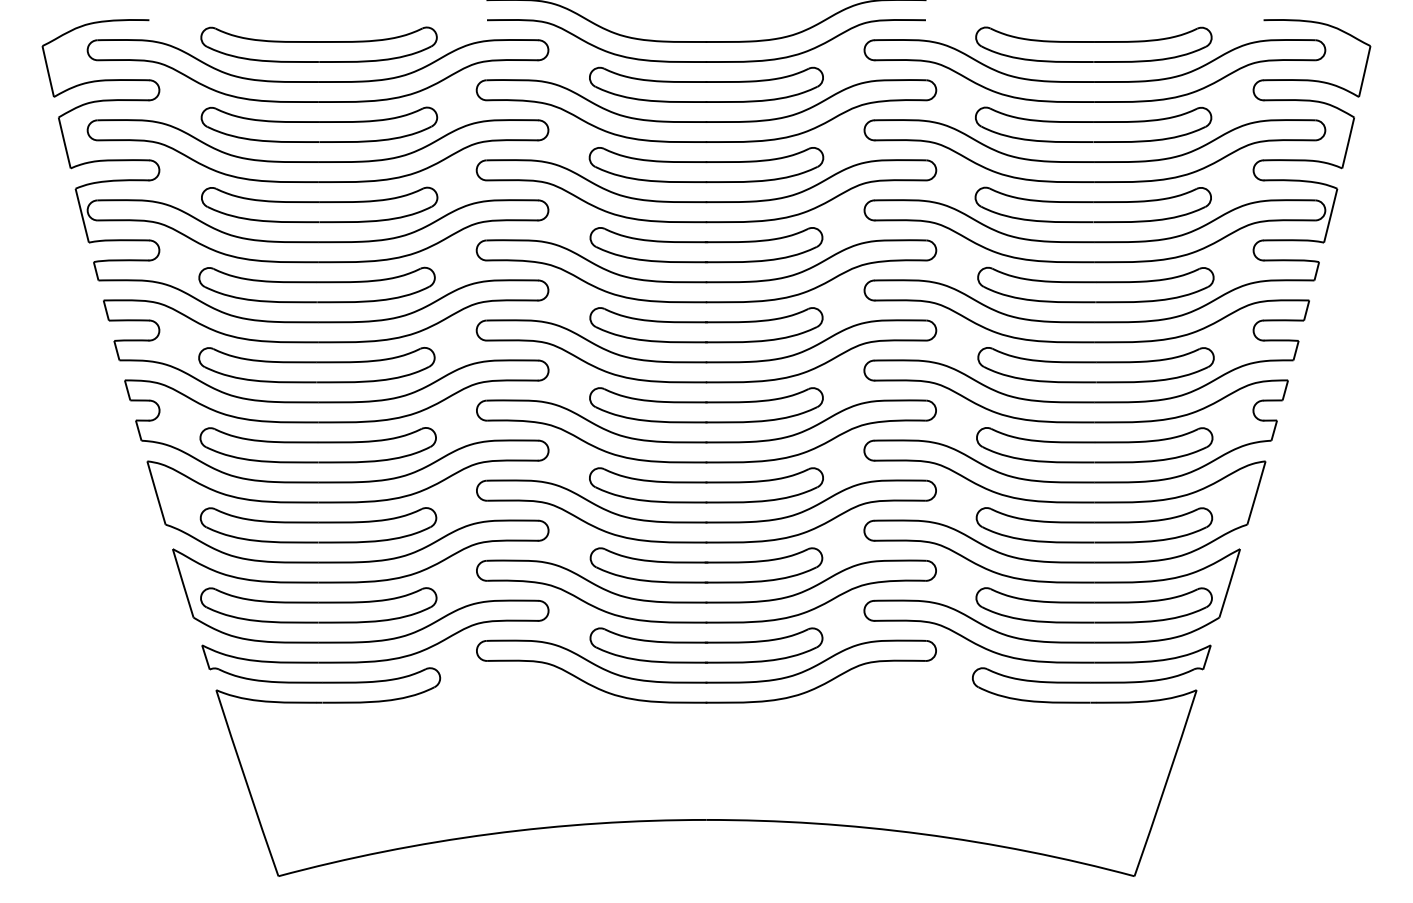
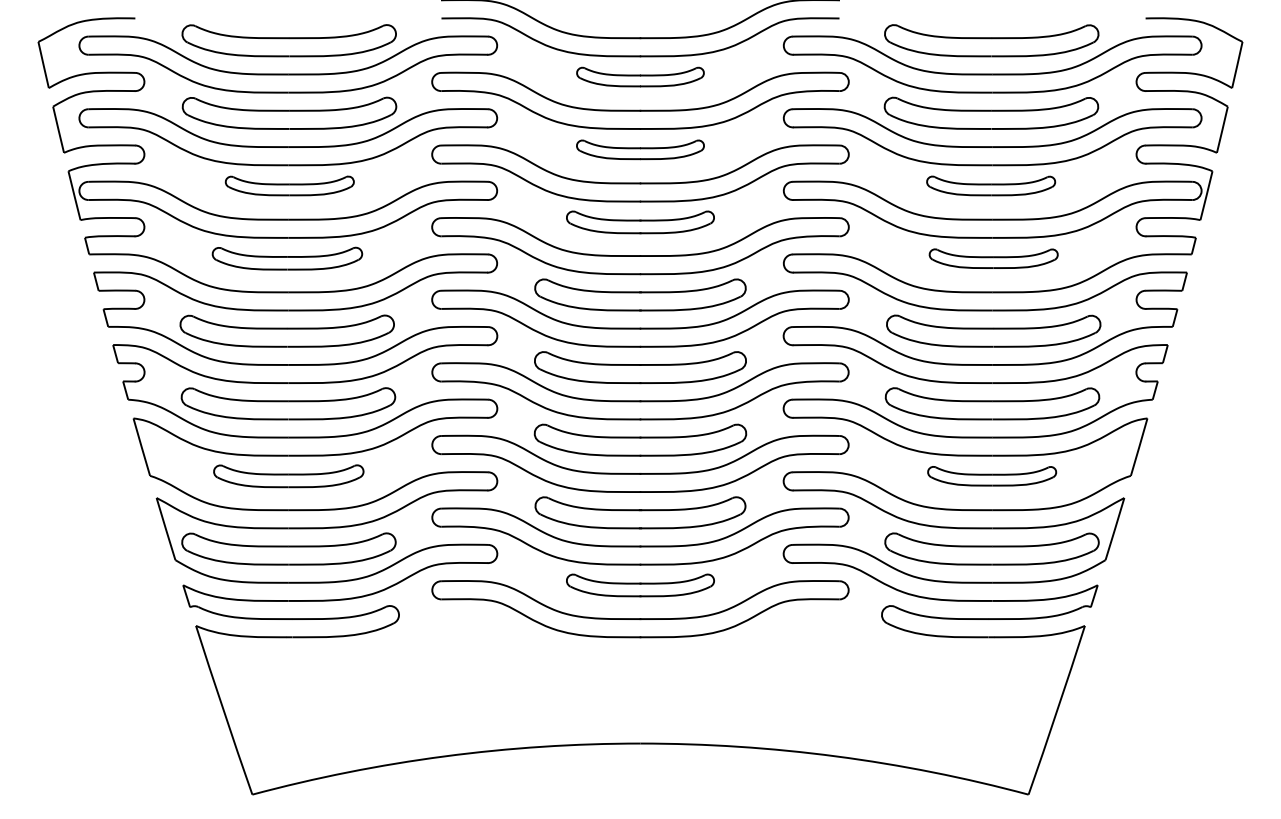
part: (706, 84) -> (640, 76), size x0.6
part: (706, 164) -> (640, 149), size x0.6
part: (319, 204) -> (289, 185), size x0.6
part: (1092, 204) -> (990, 185), size x0.6
part: (706, 245) -> (640, 222), size x0.7
part: (317, 284) -> (287, 258), size x0.7
part: (1095, 284) -> (993, 258), size x0.6
part: (318, 524) -> (288, 475), size x0.7
part: (1093, 524) -> (991, 475), size x0.6
part: (706, 645) -> (640, 585), size x0.7

